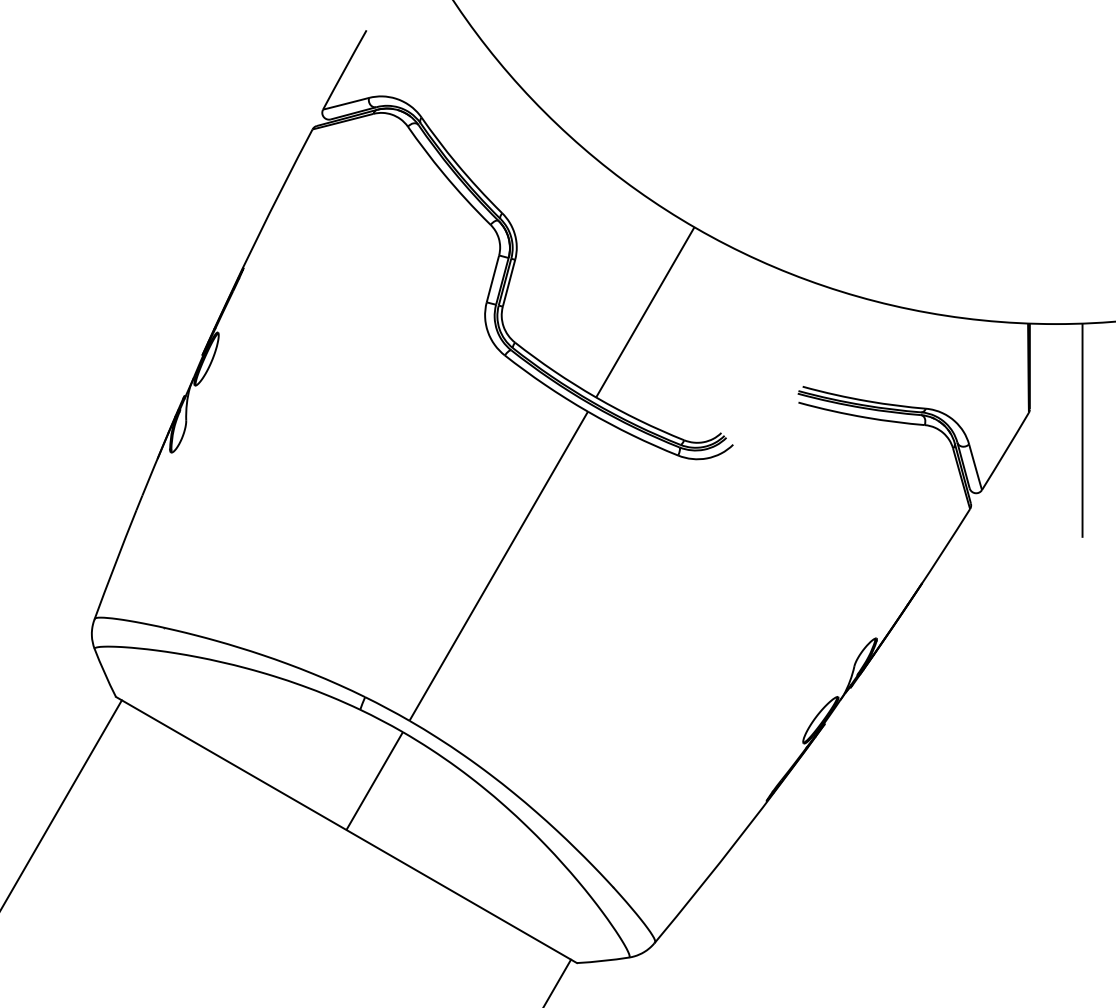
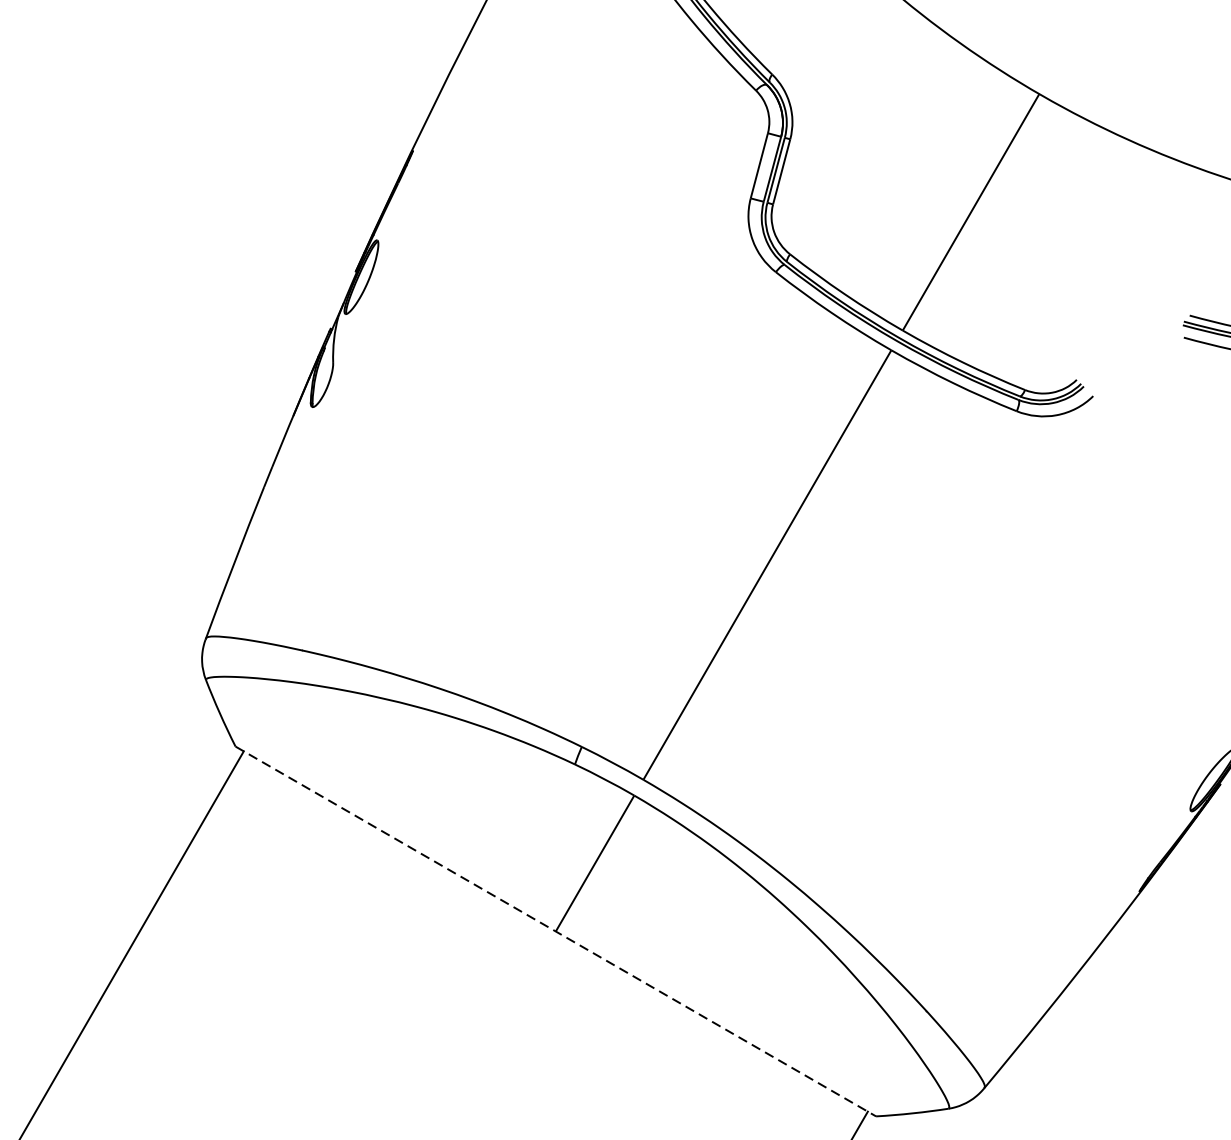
line: (346, 830) -> (555, 932), solid -> dashed

